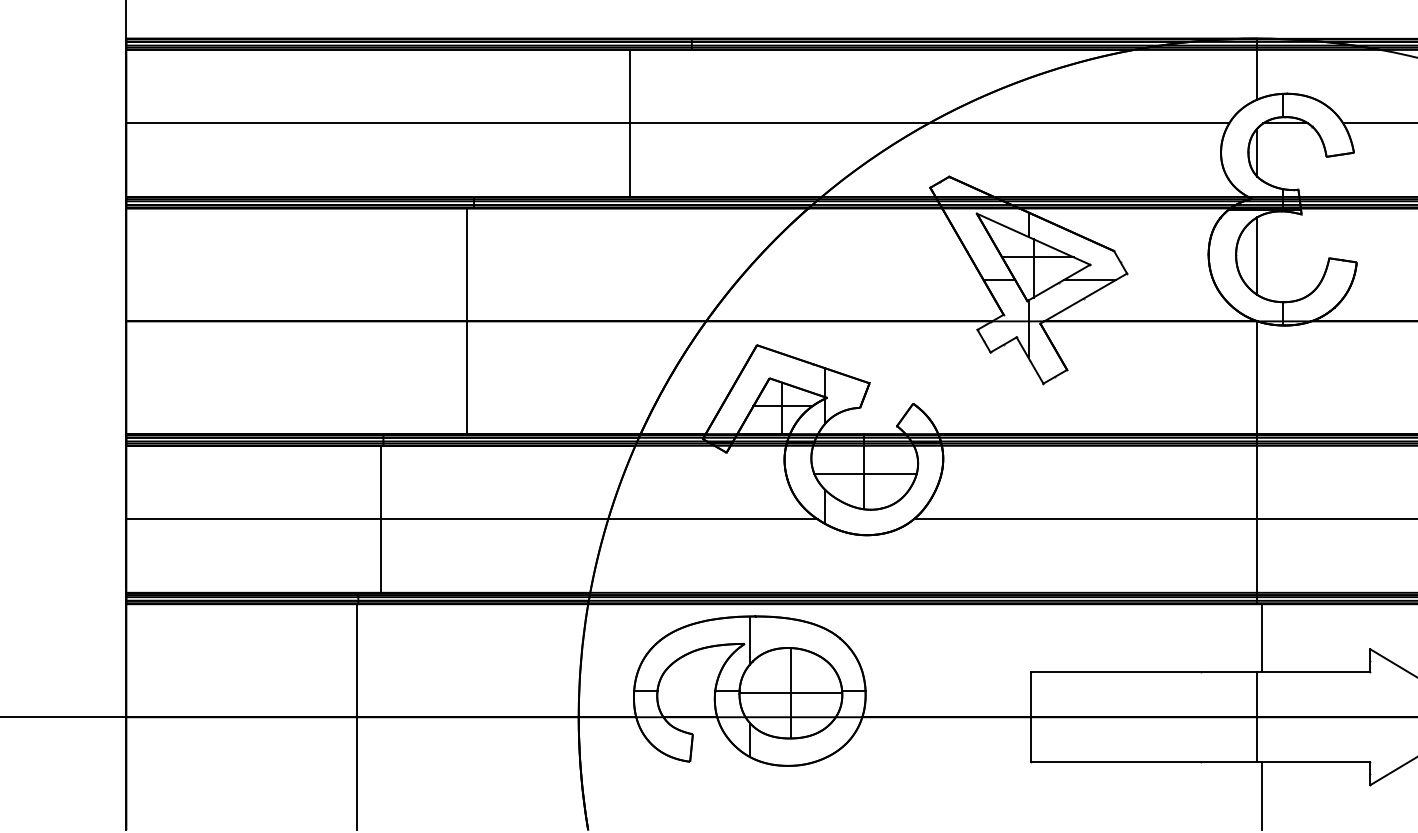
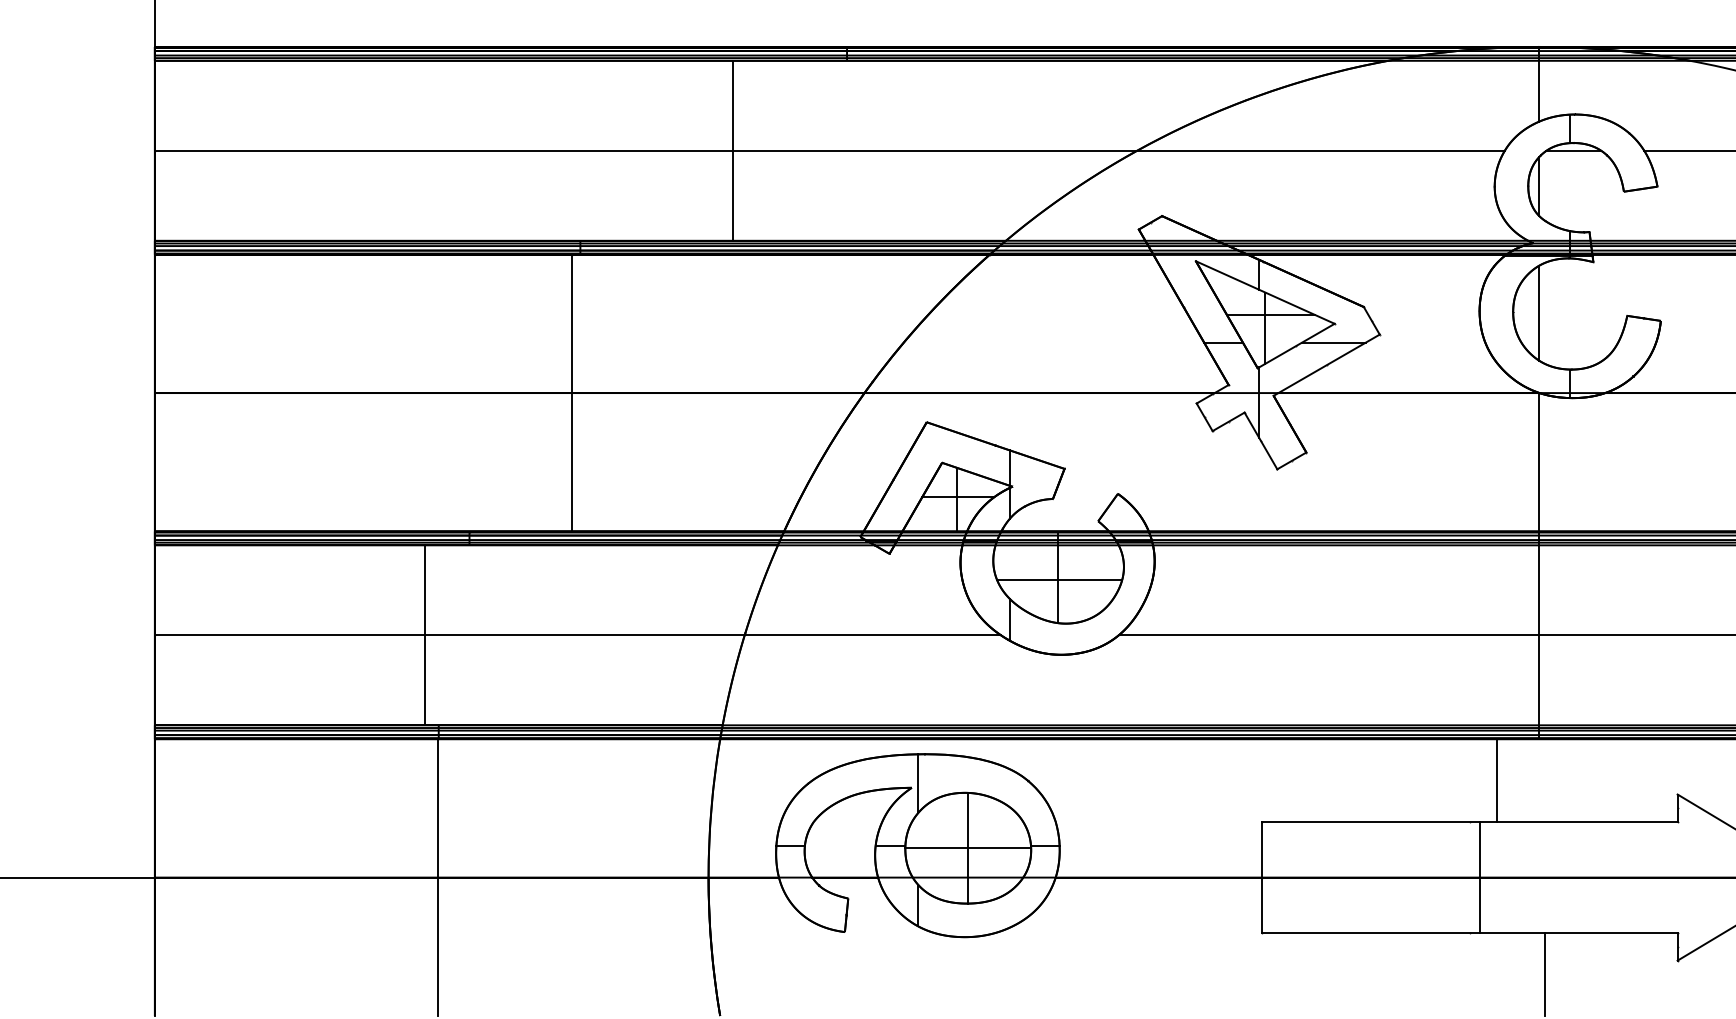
line: (630, 123) -> (732, 150), moved
line: (380, 519) -> (425, 635), moved
line: (1262, 637) -> (1497, 780), moved
line: (1257, 717) -> (1480, 877), moved

